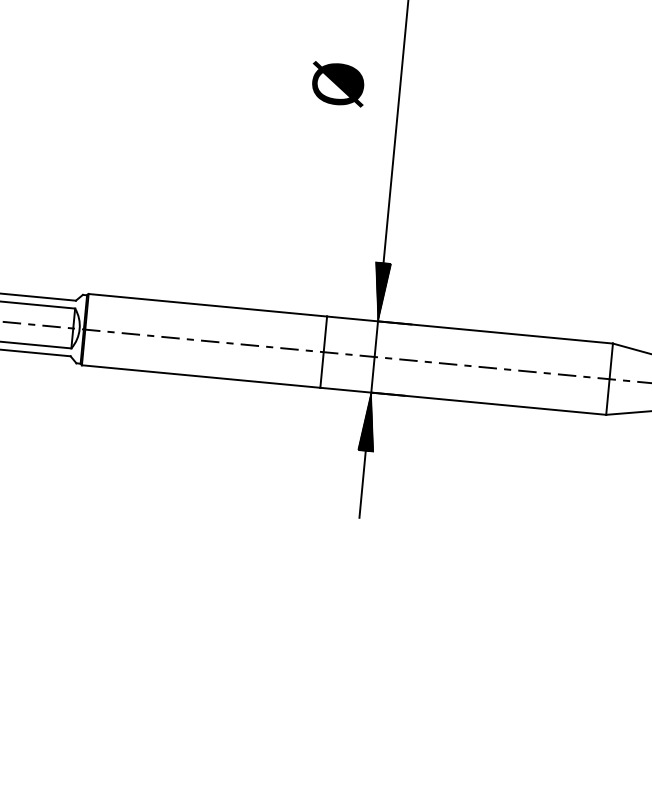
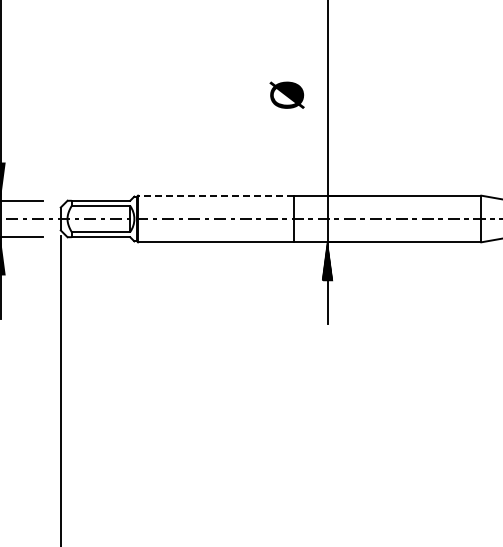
text: (337, 83) -> (286, 94), moved
hatch: (380, 292) -> (327, 176), removed
line: (206, 304) -> (215, 195), solid -> dashed

